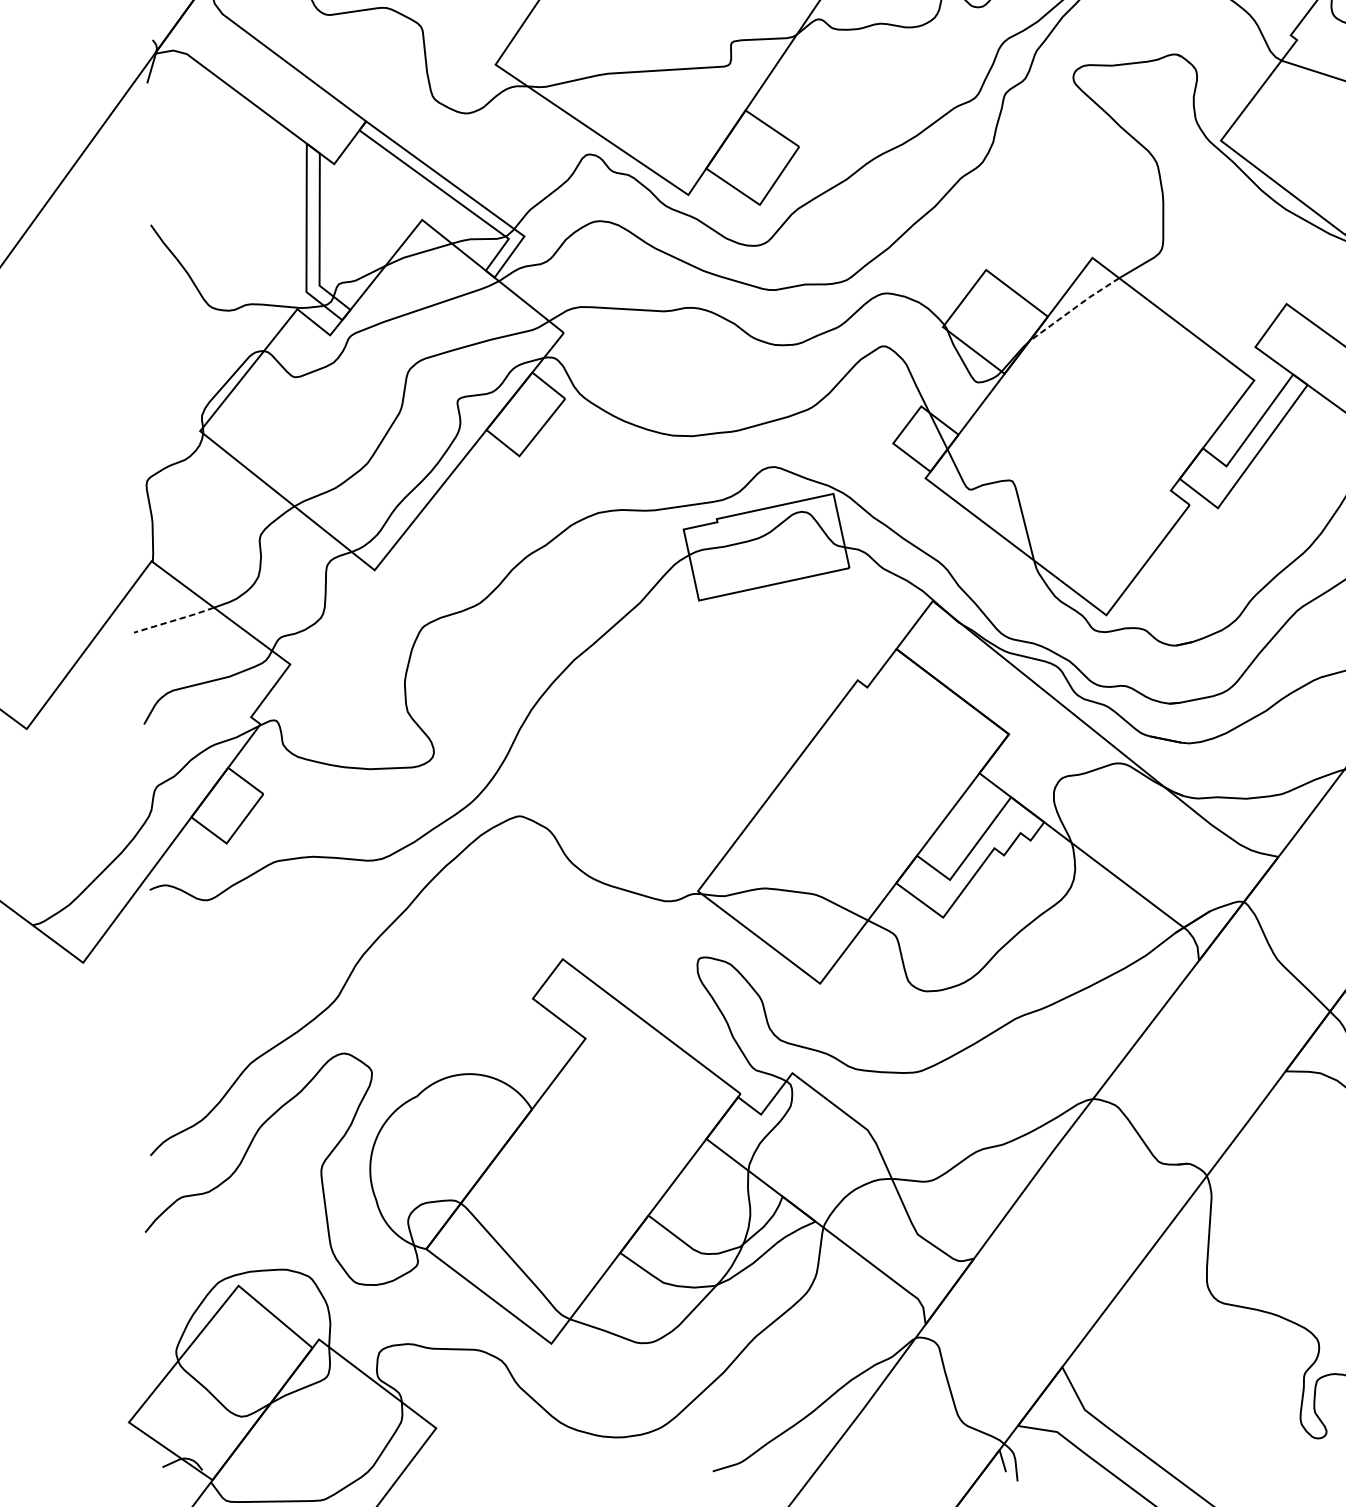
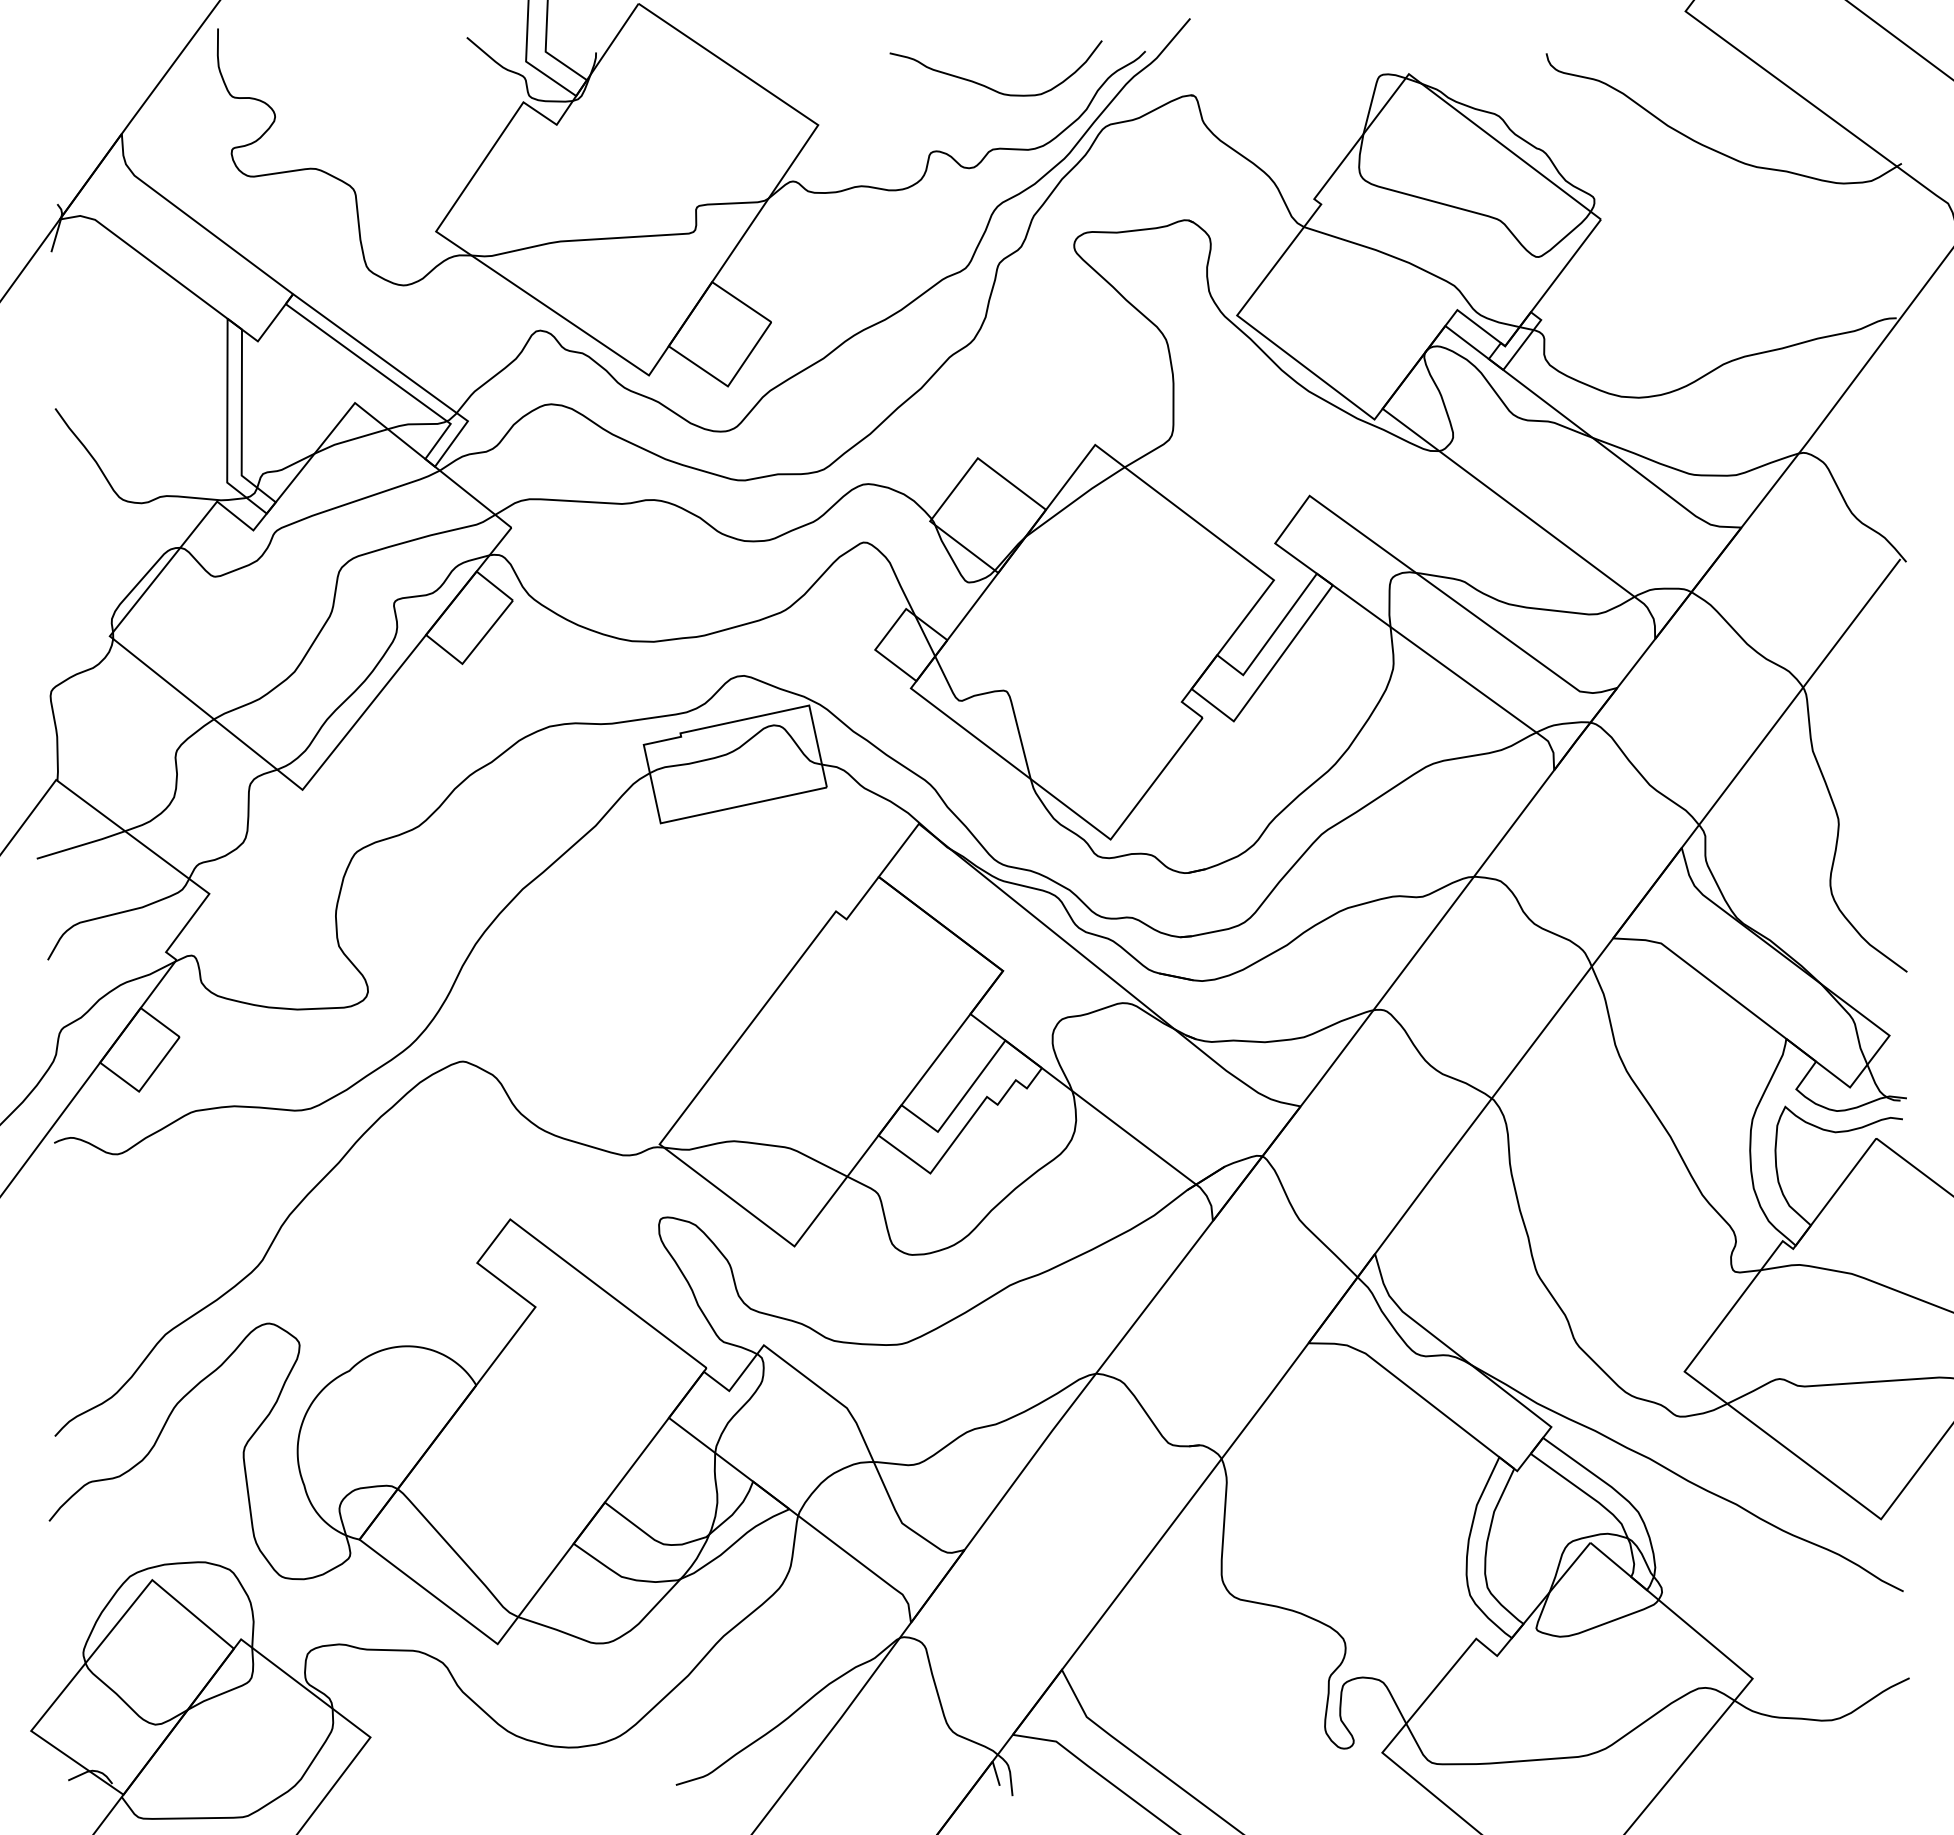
line: (1074, 308) -> (1075, 500), dashed -> solid
line: (174, 620) -> (81, 845), dashed -> solid

